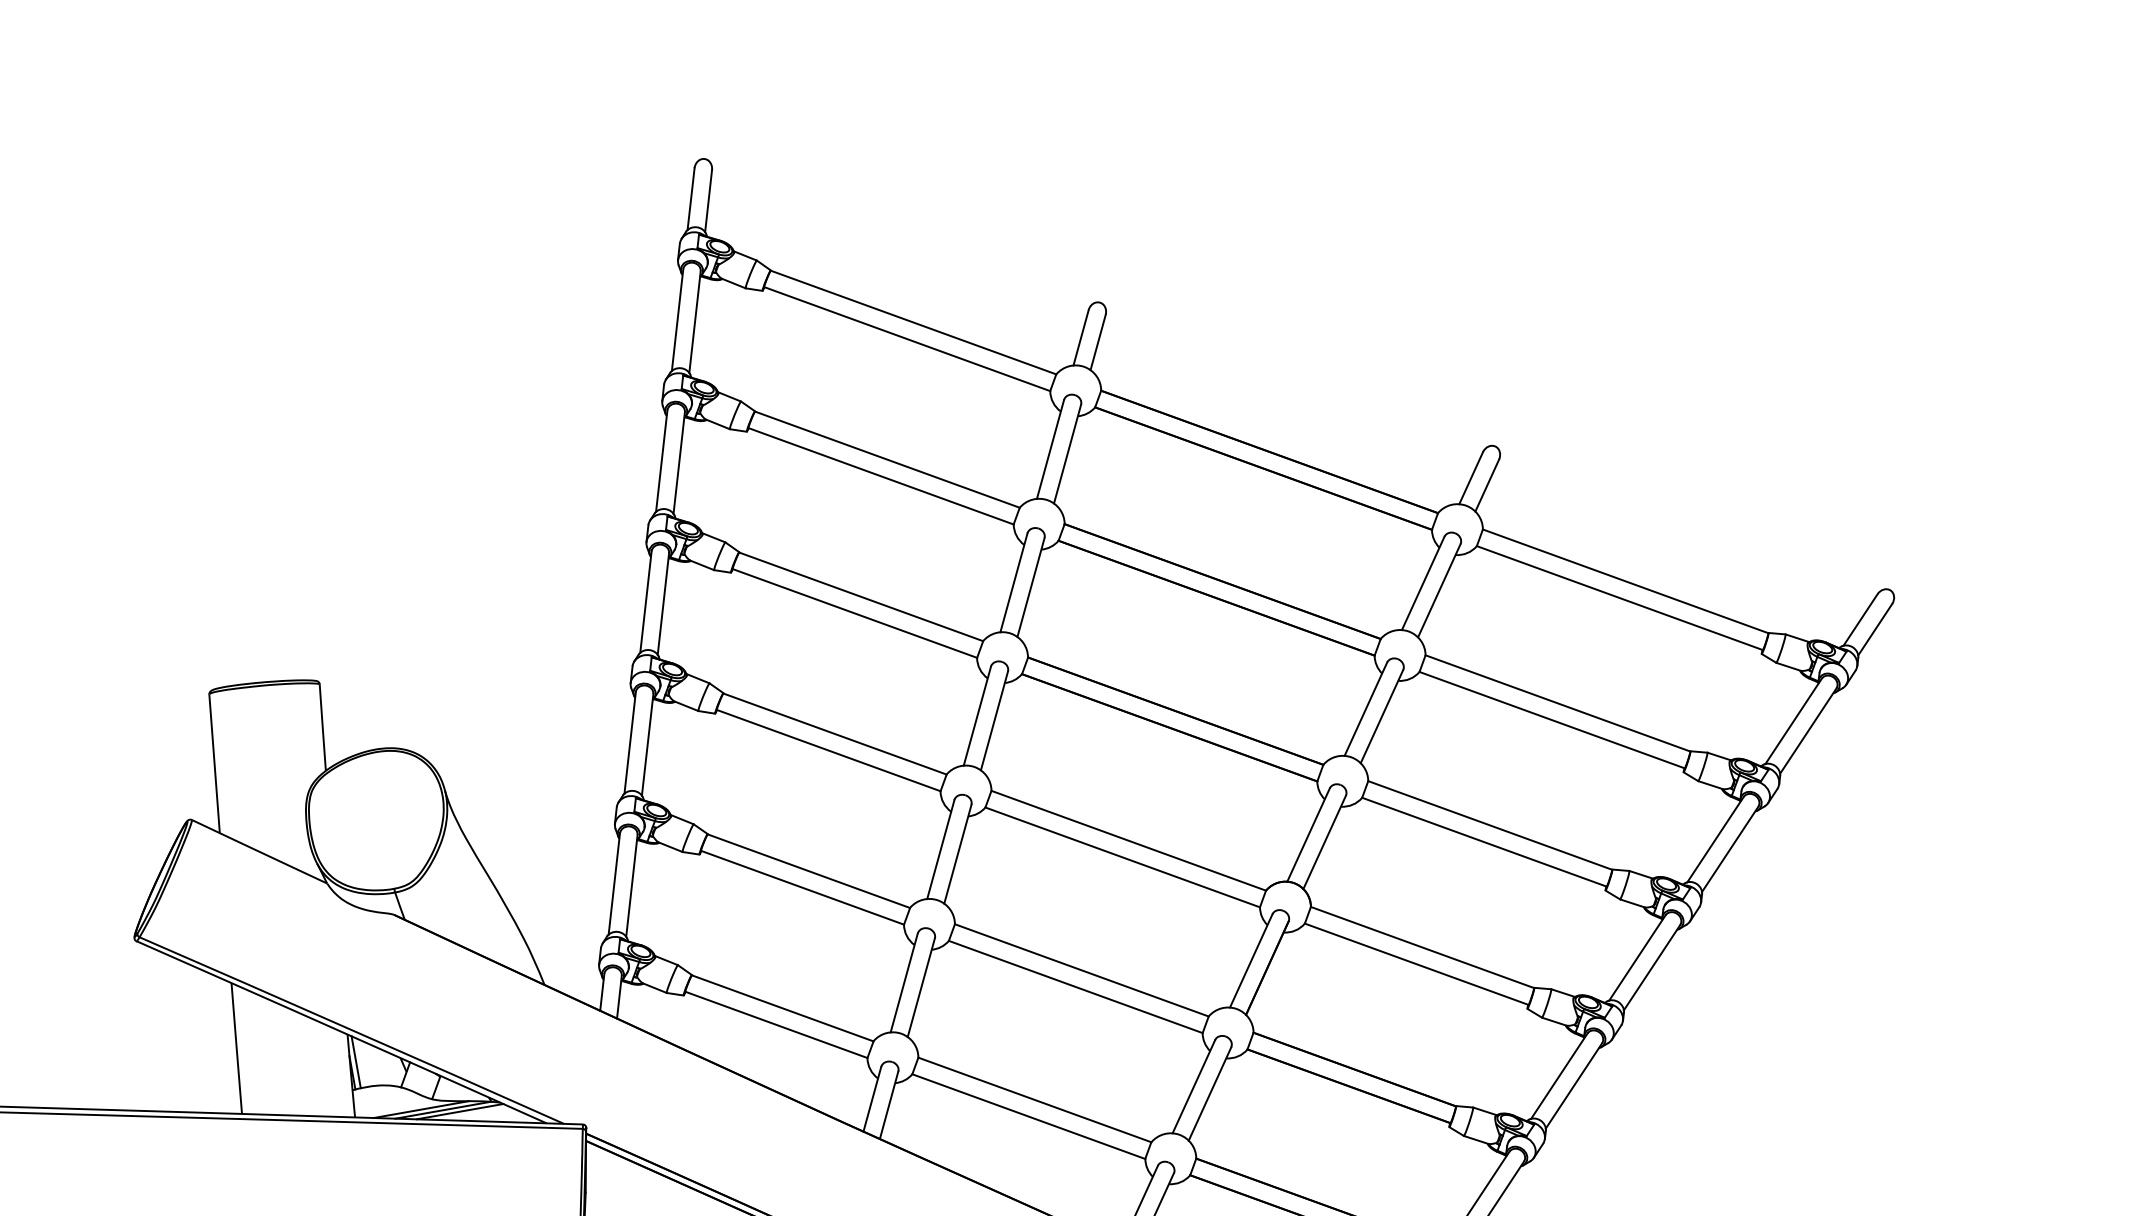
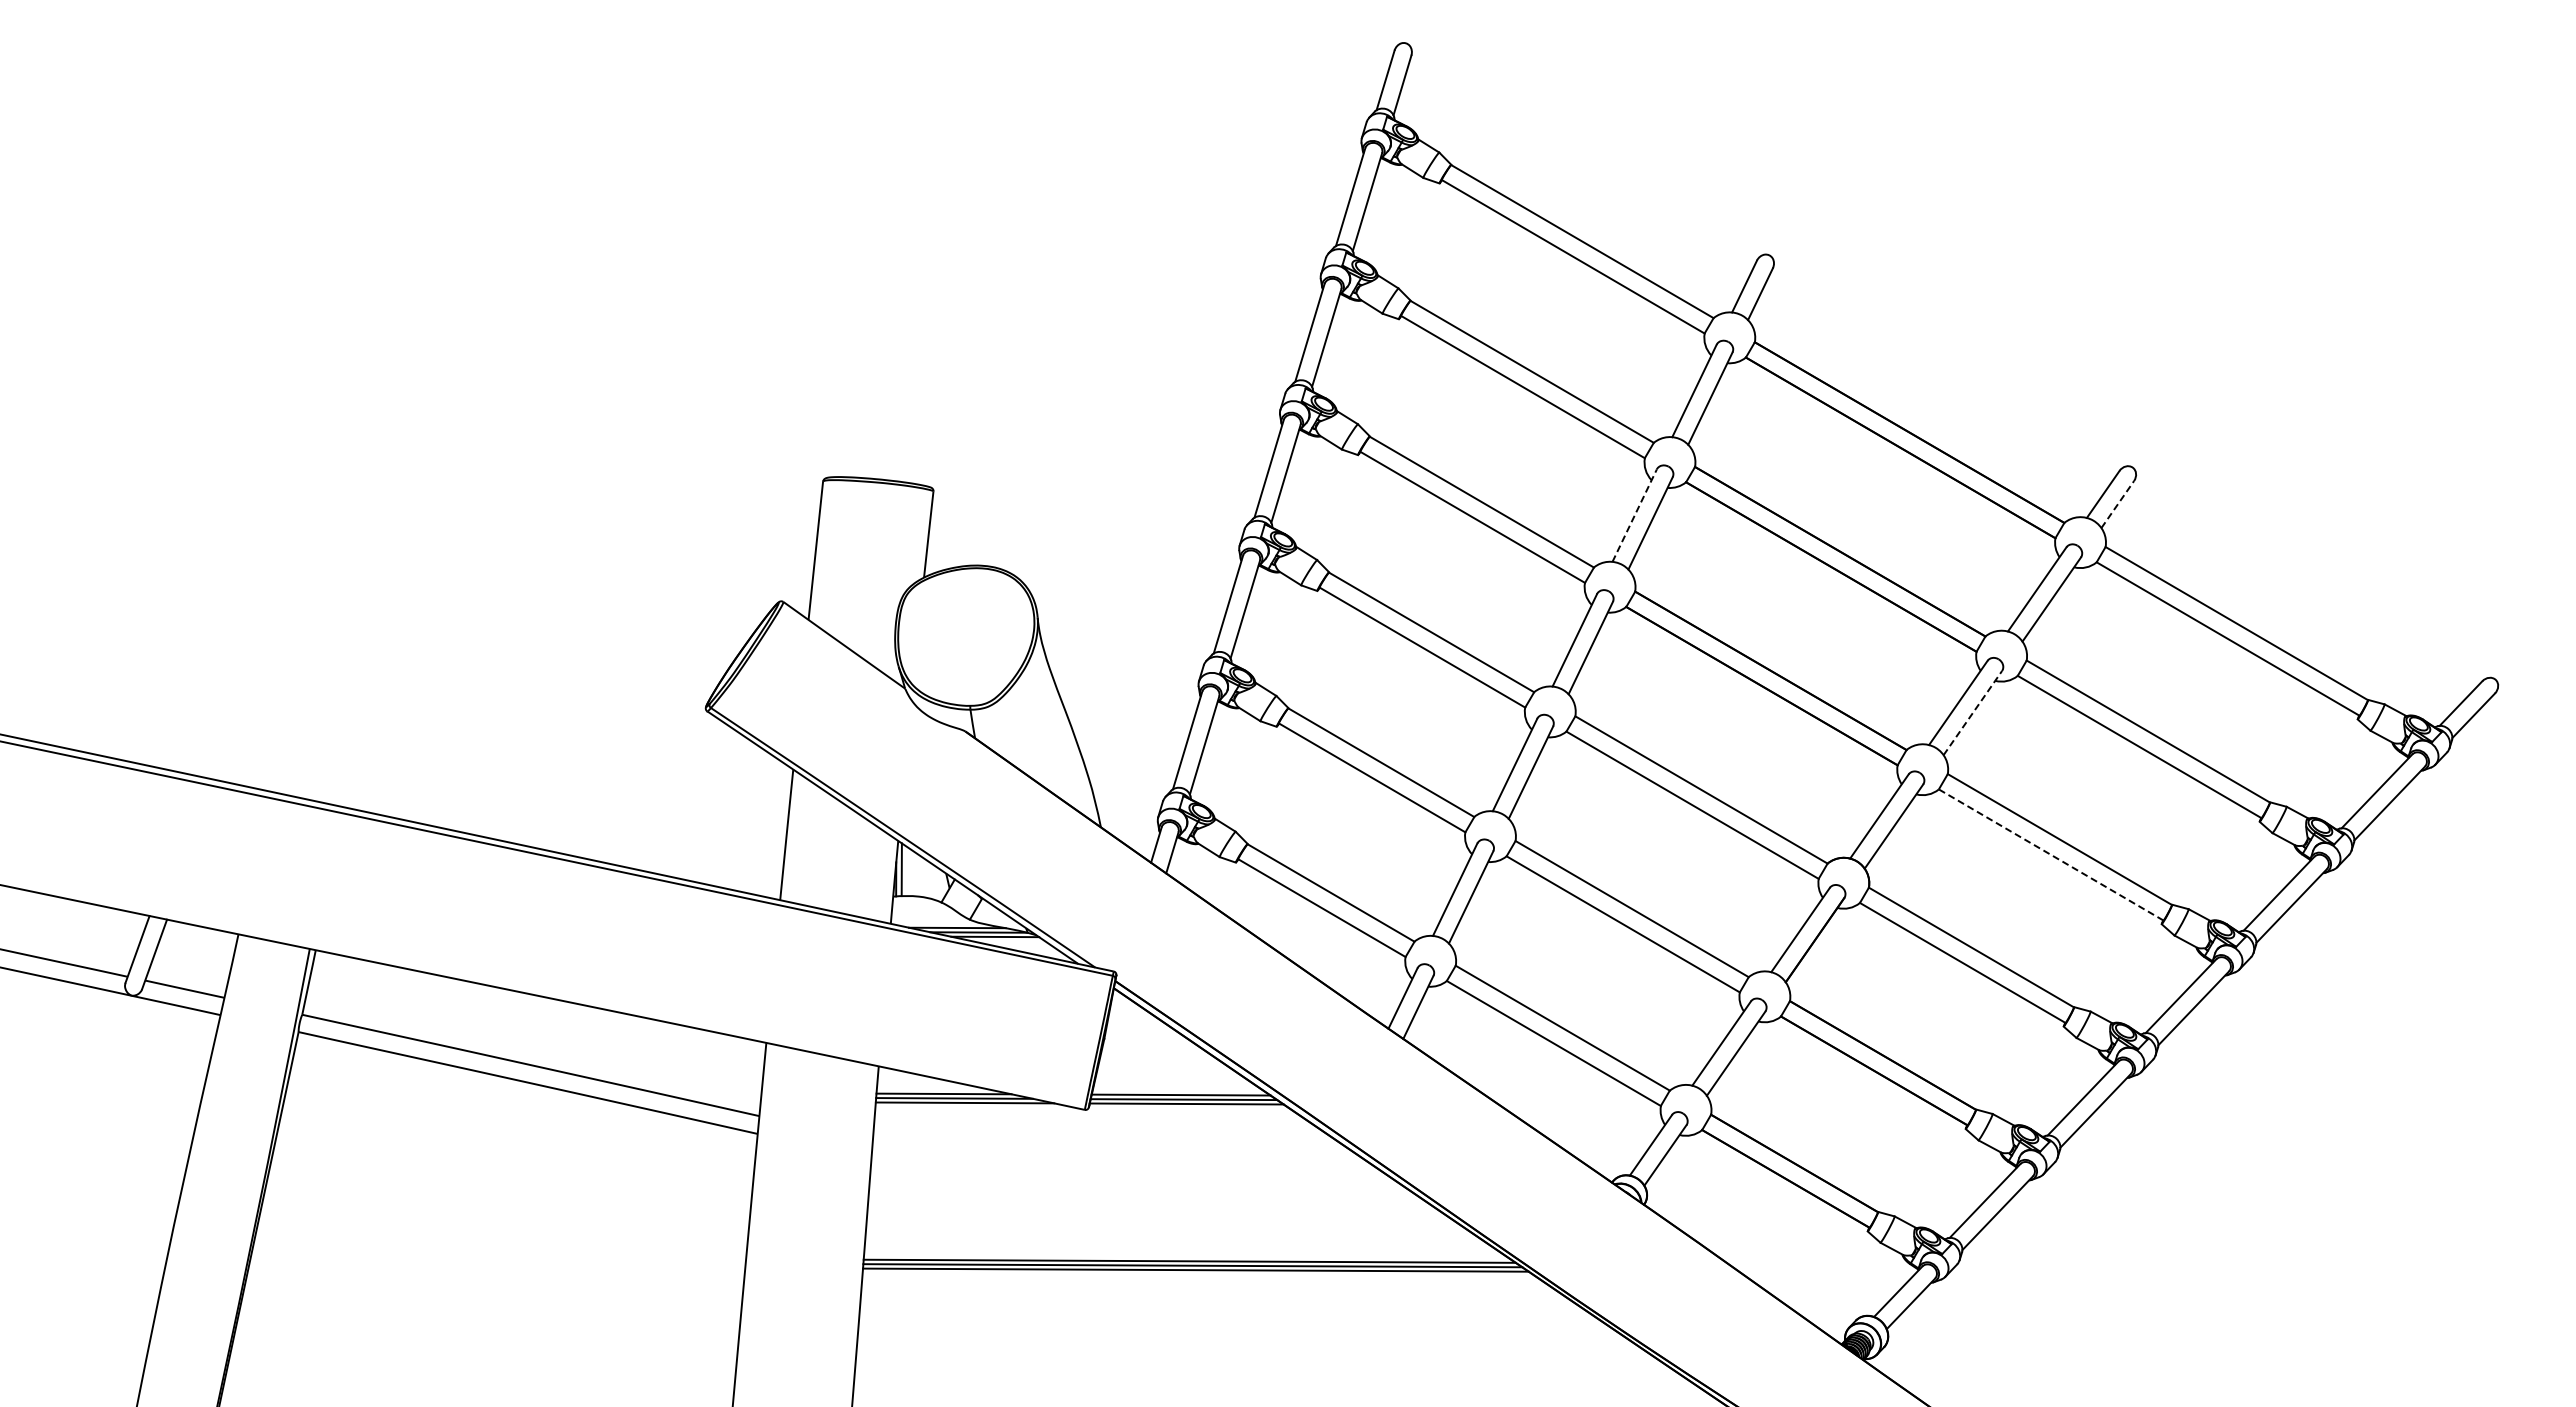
line: (1487, 485) -> (2117, 504), solid -> dashed
line: (1013, 582) -> (1634, 515), solid -> dashed
line: (1382, 715) -> (1973, 712), solid -> dashed
line: (1483, 841) -> (2050, 854), solid -> dashed

